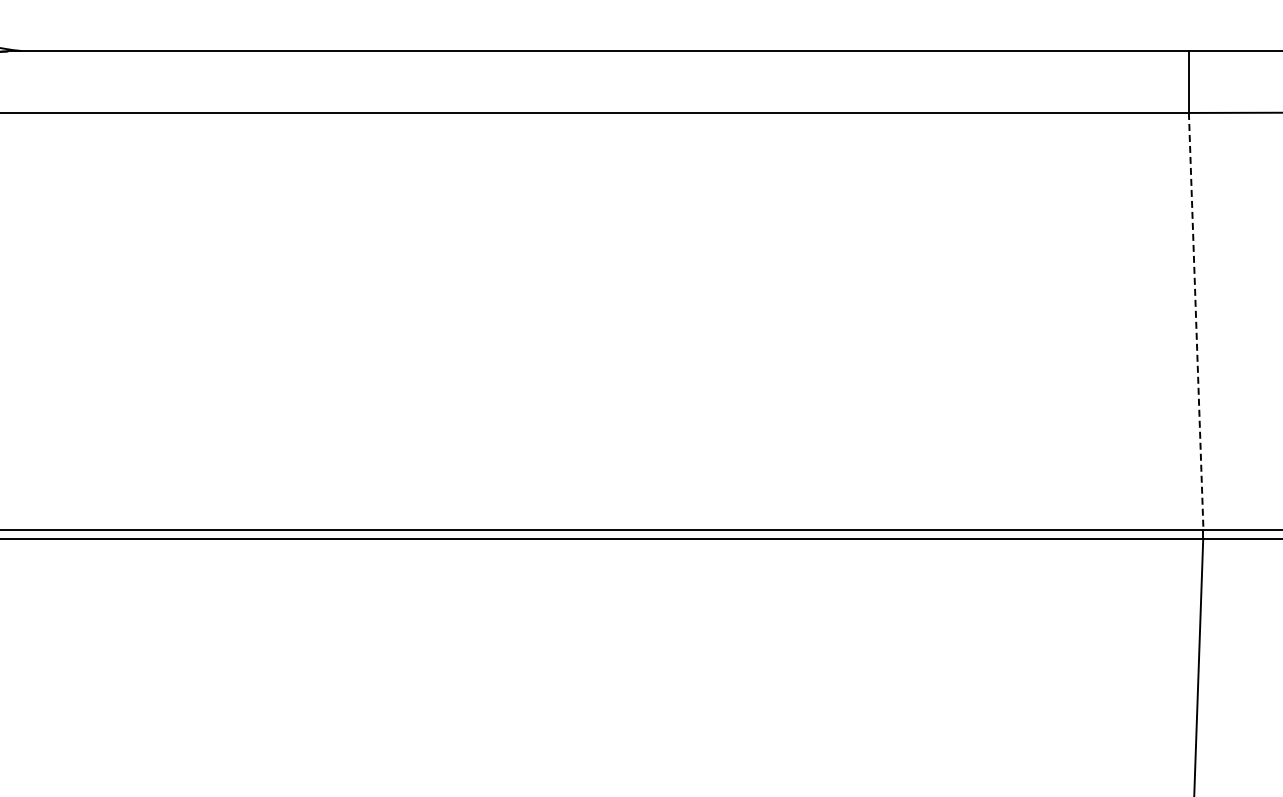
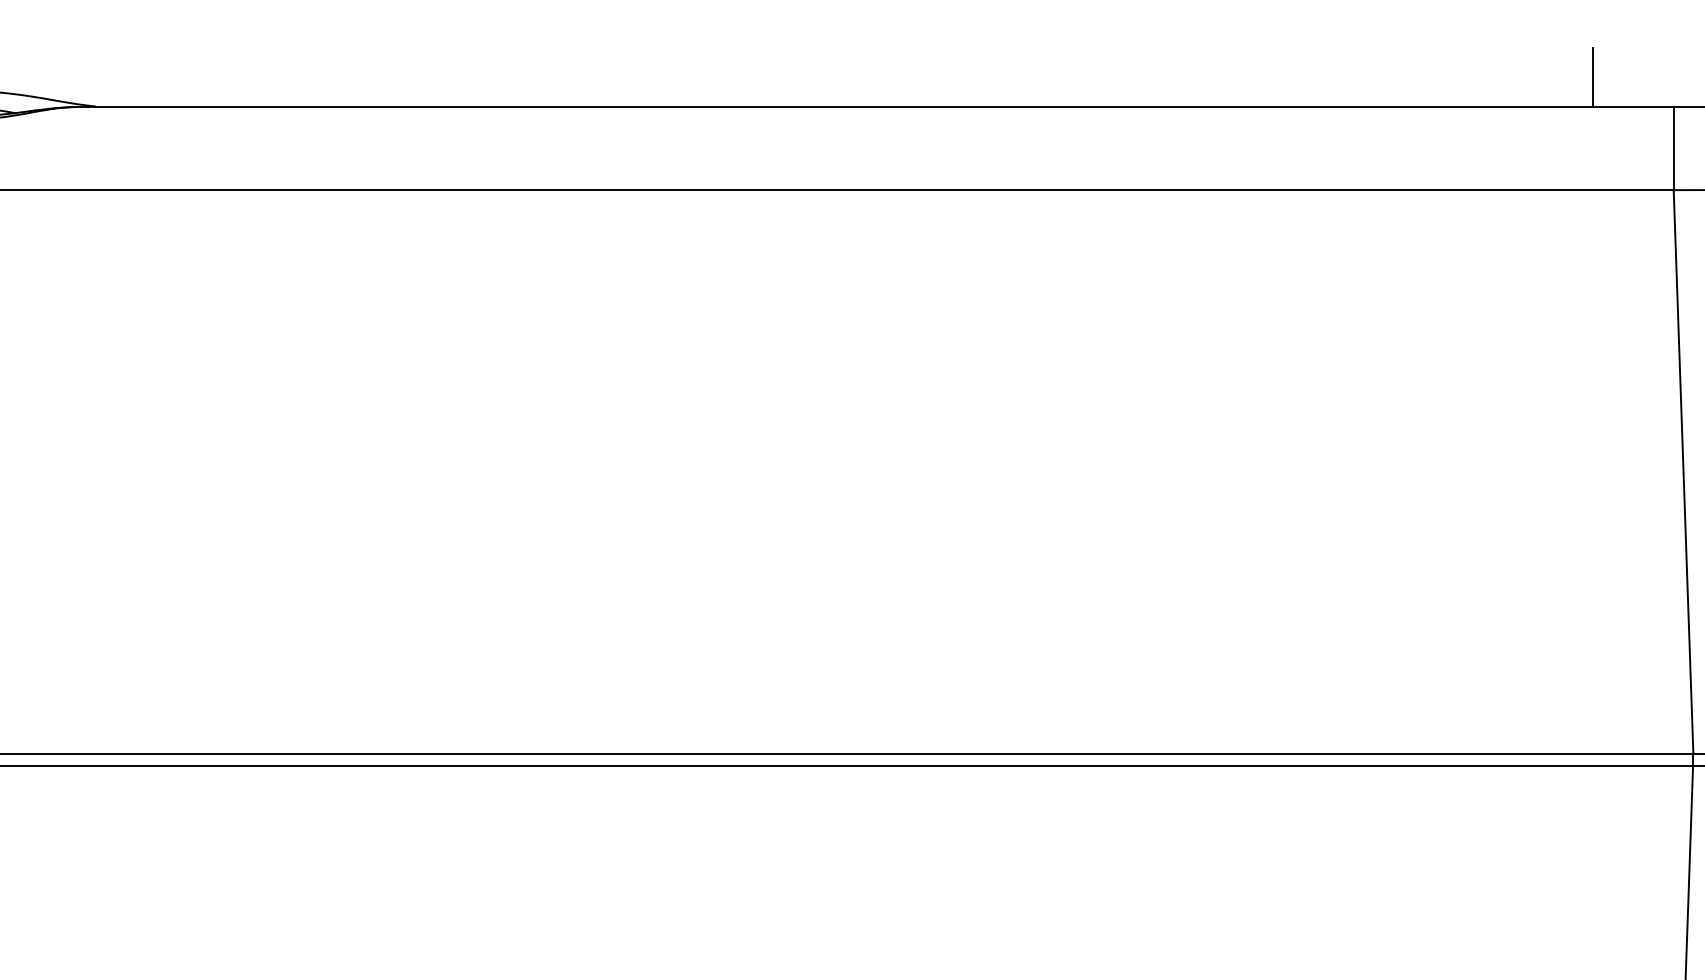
line: (1129, 29) -> (1593, 77), added
line: (1196, 321) -> (1683, 472), dashed -> solid

